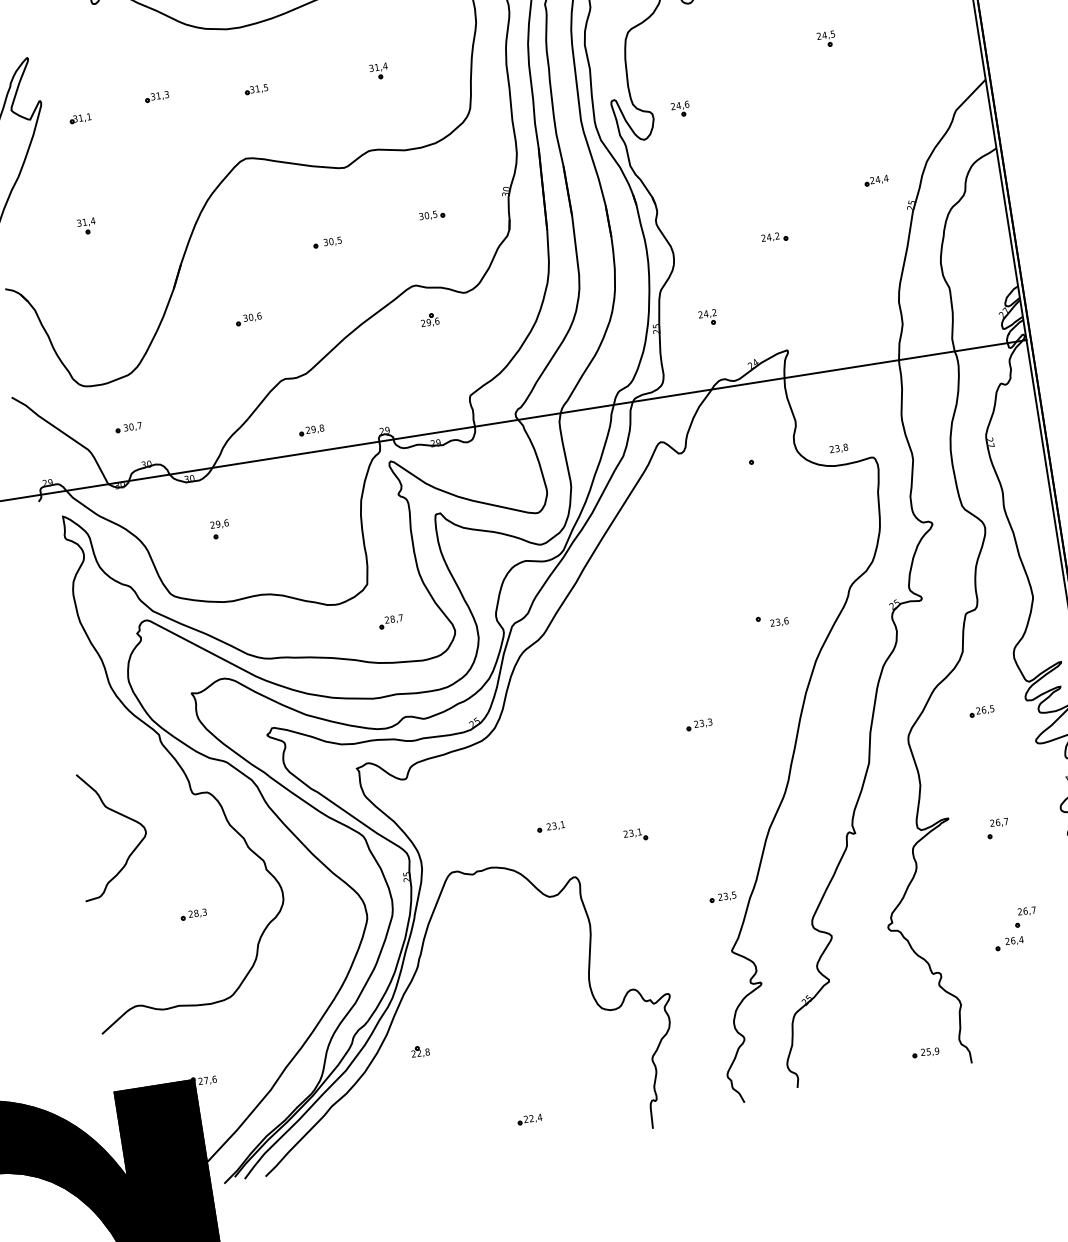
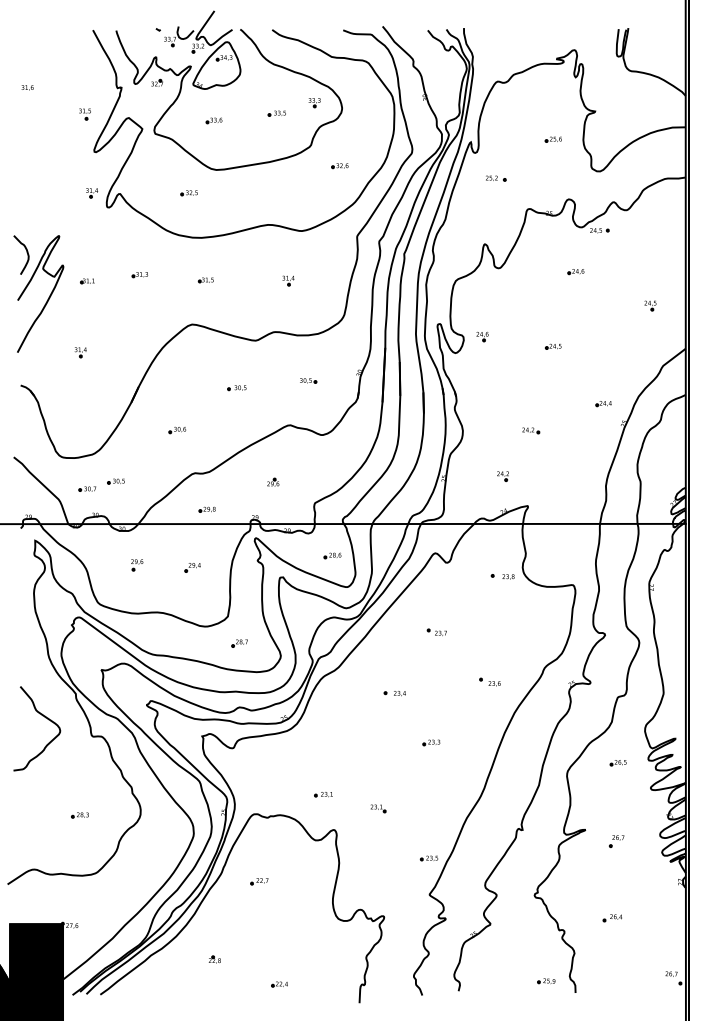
part: (826, 38) -> (650, 305), moved
part: (788, 107) -> (553, 346), added
part: (707, 317) -> (502, 476), moved
part: (430, 318) -> (273, 481), moved
part: (168, 409) -> (115, 481), added
text: (838, 448) -> (508, 576), moved
part: (508, 469) -> (332, 555), added
part: (303, 519) -> (192, 567), added
part: (680, 558) -> (436, 631), added
part: (632, 660) -> (394, 693), added
curve: (121, 816) -> (45, 718), moved
part: (1025, 917) -> (625, 902), removed
part: (475, 971) -> (259, 881), added
part: (419, 1051) -> (214, 959), moved

